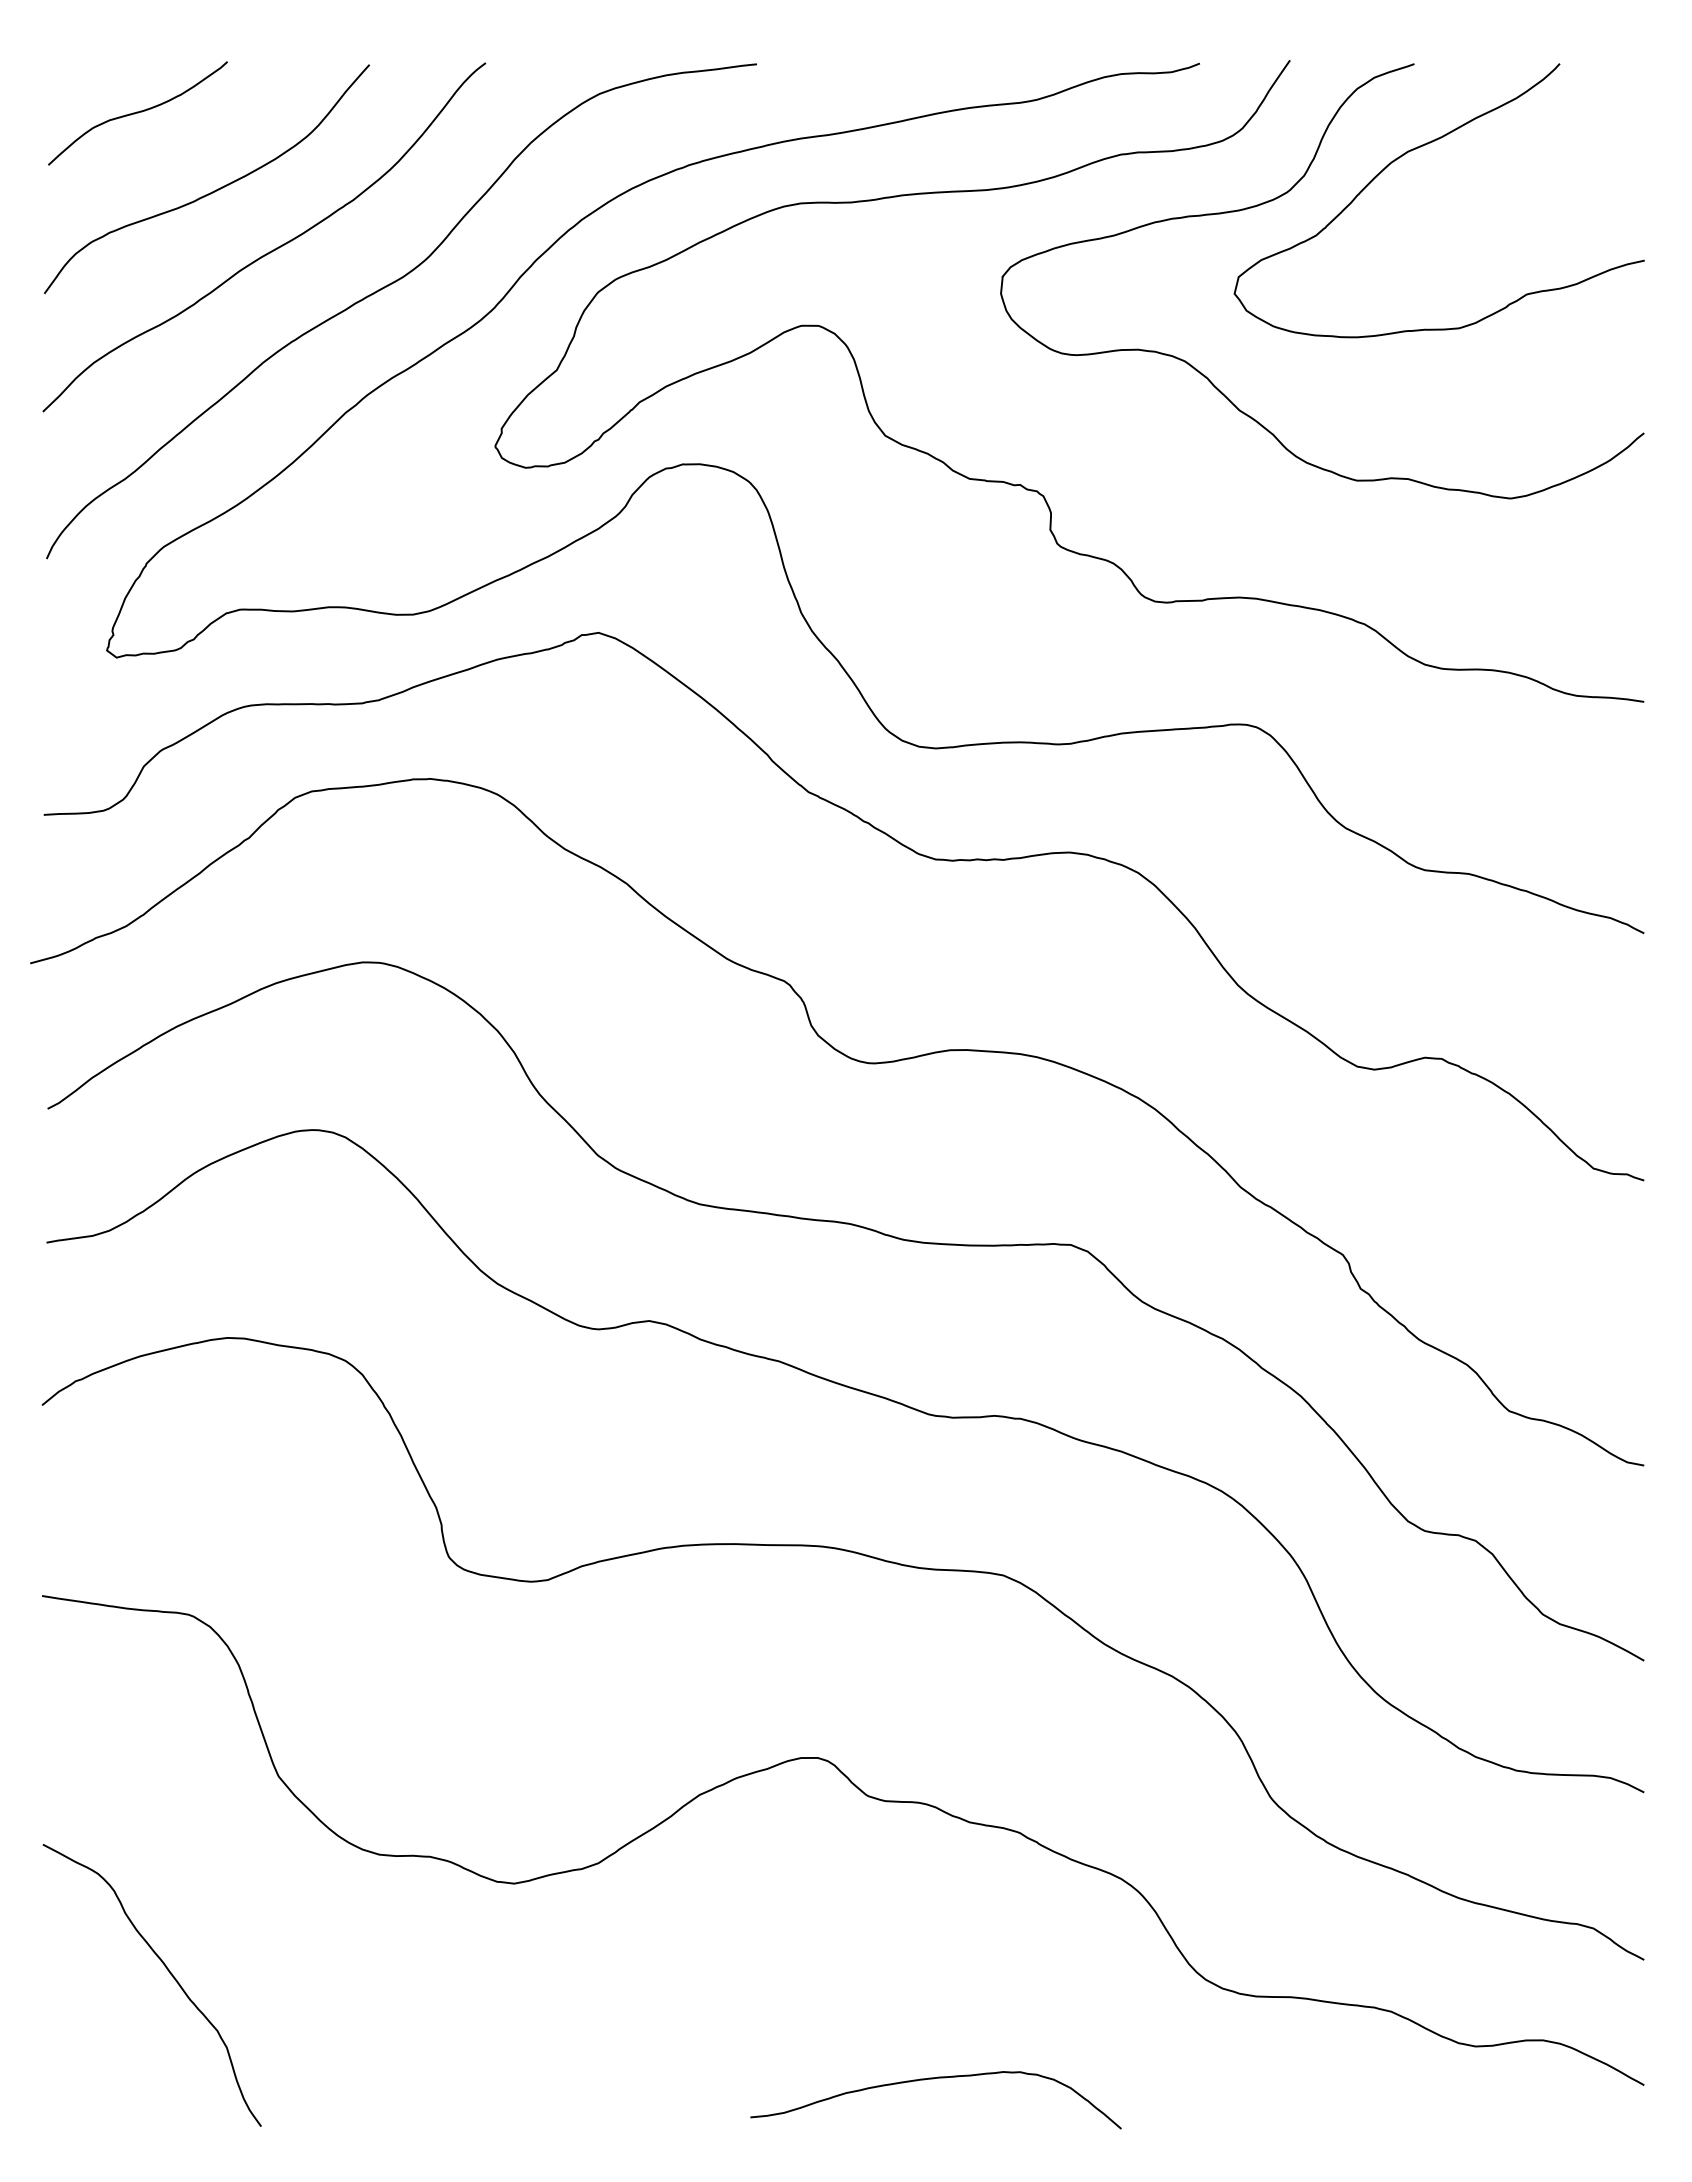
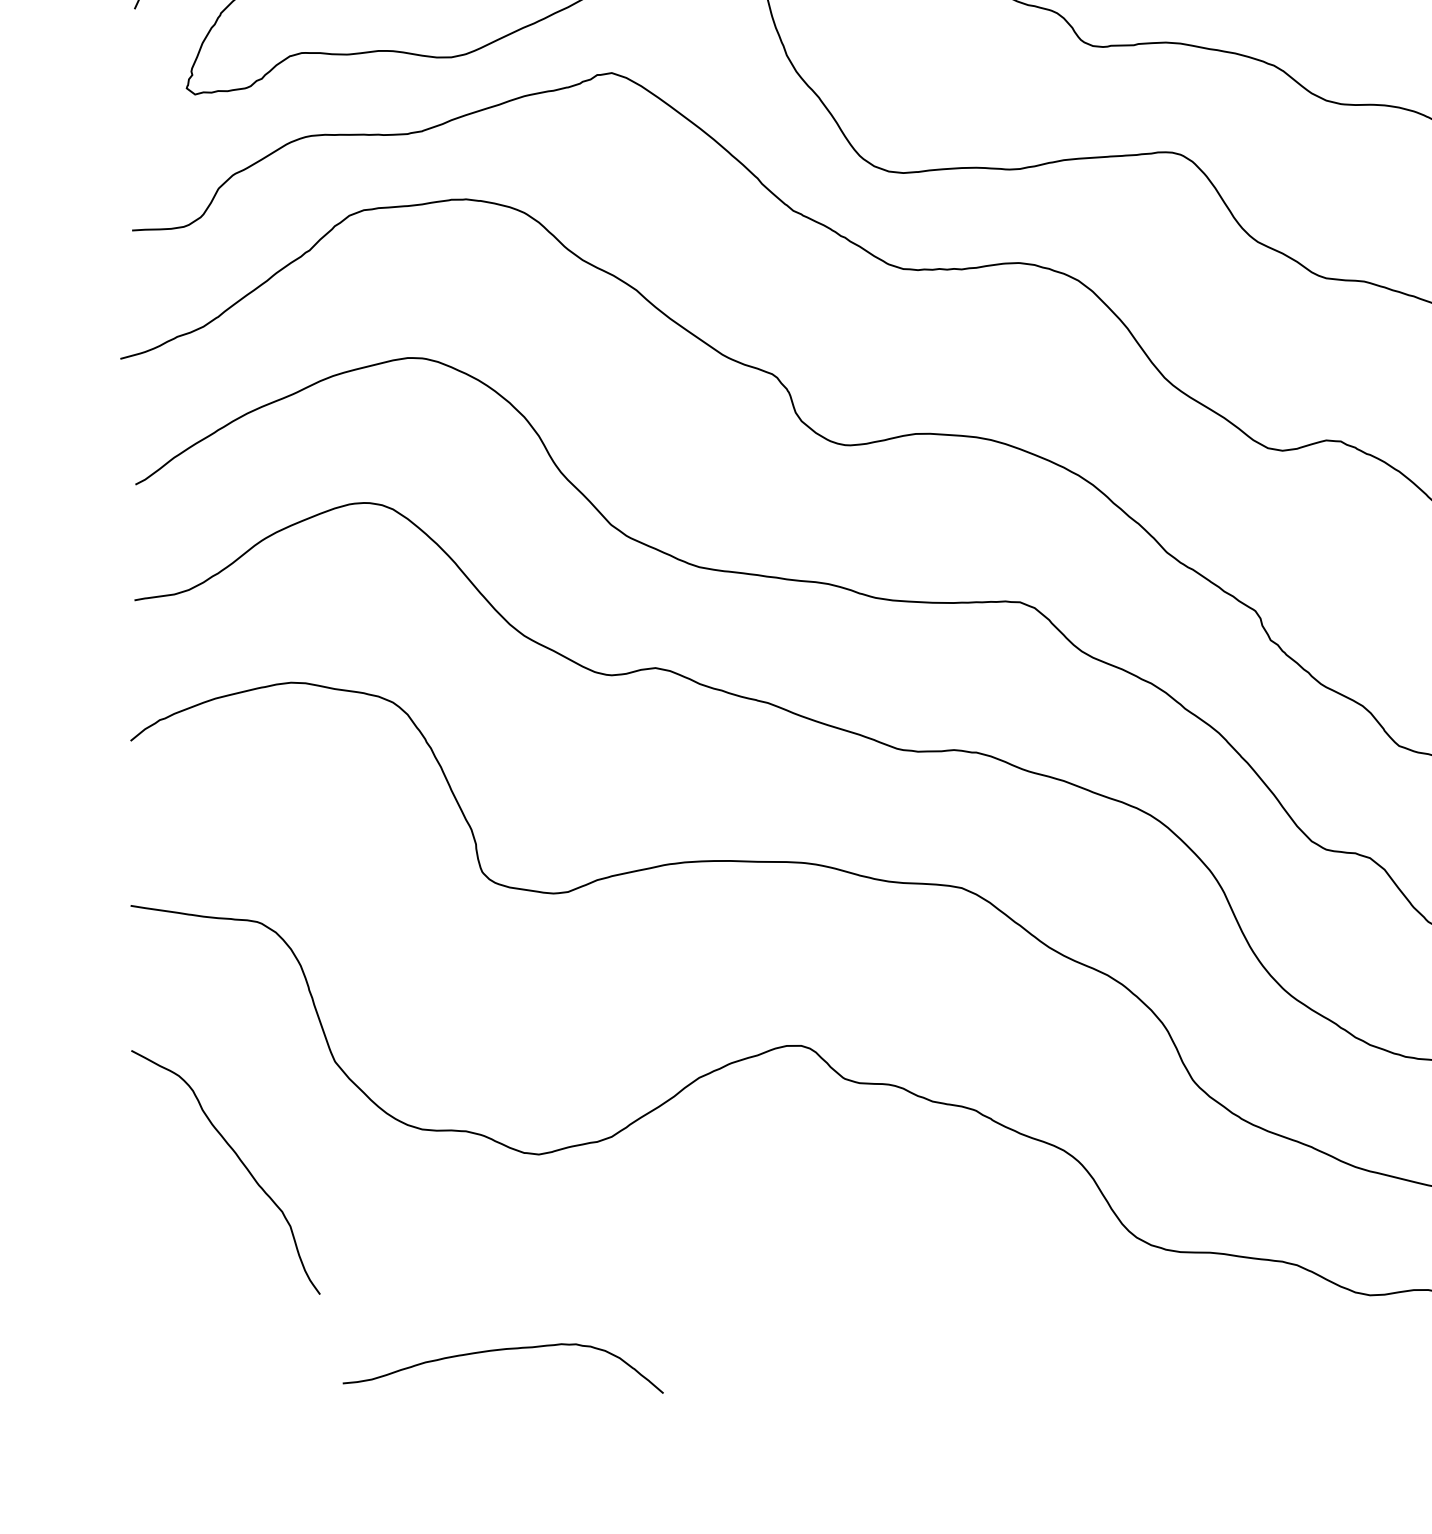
curve: (169, 1973) -> (240, 1162), moved
curve: (933, 2079) -> (501, 1350), moved

